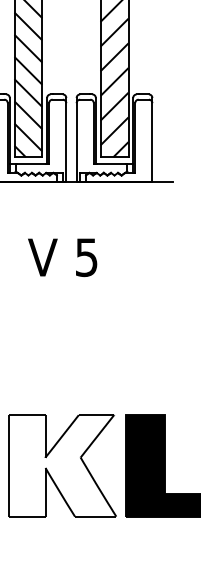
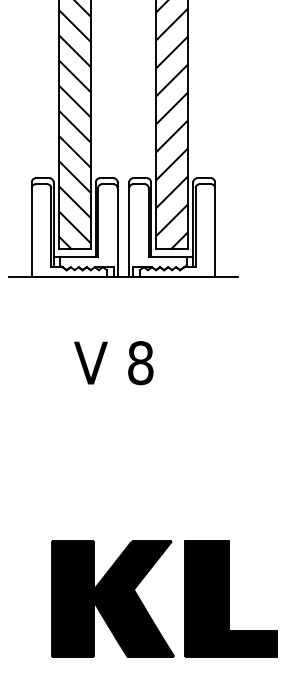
text: (86, 257) -> (140, 363), 5 -> 8
fill: (62, 465) -> (113, 598), added

